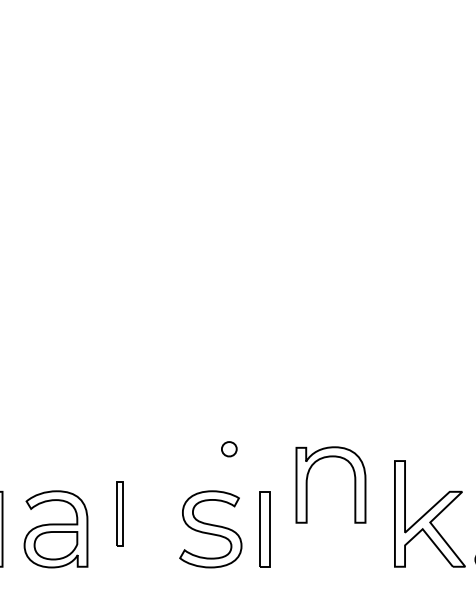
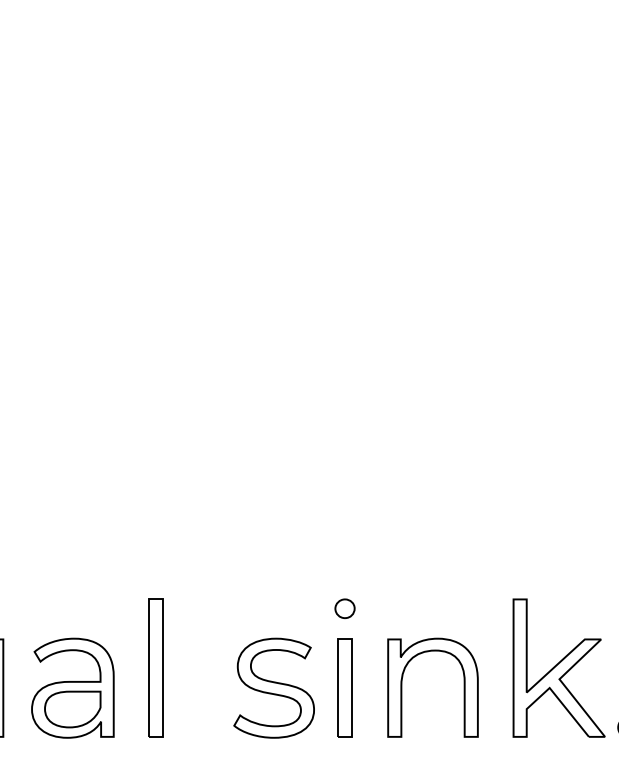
part: (229, 449) -> (345, 609), moved
part: (307, 484) -> (402, 687), moved
part: (119, 513) -> (155, 667), size x1.67

